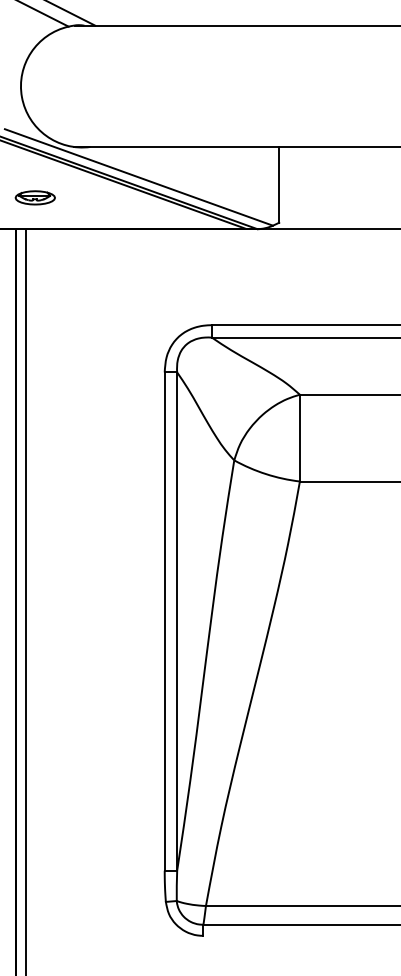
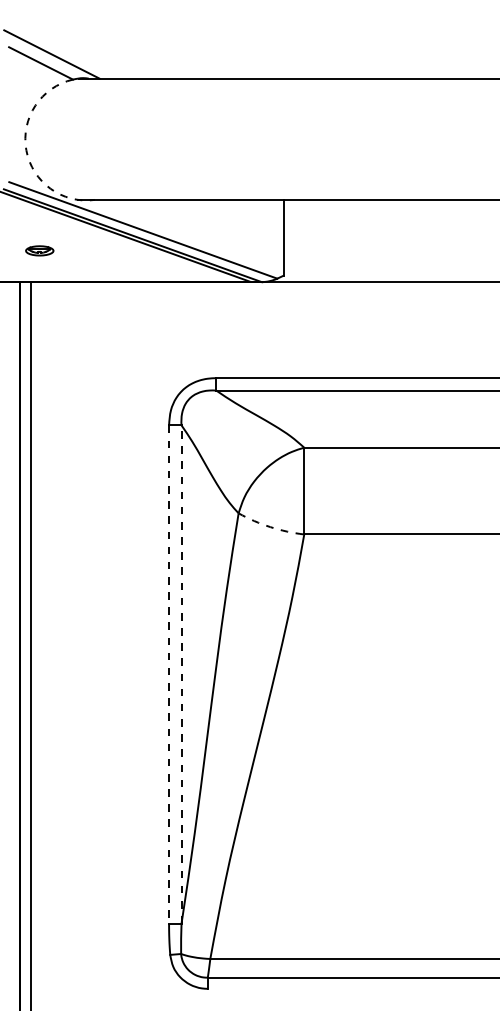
arc: (22, 97) -> (26, 150), solid -> dashed
part: (35, 197) -> (39, 250), size x0.7
arc: (266, 474) -> (270, 527), solid -> dashed
line: (177, 621) -> (181, 674), solid -> dashed
line: (165, 622) -> (169, 675), solid -> dashed

